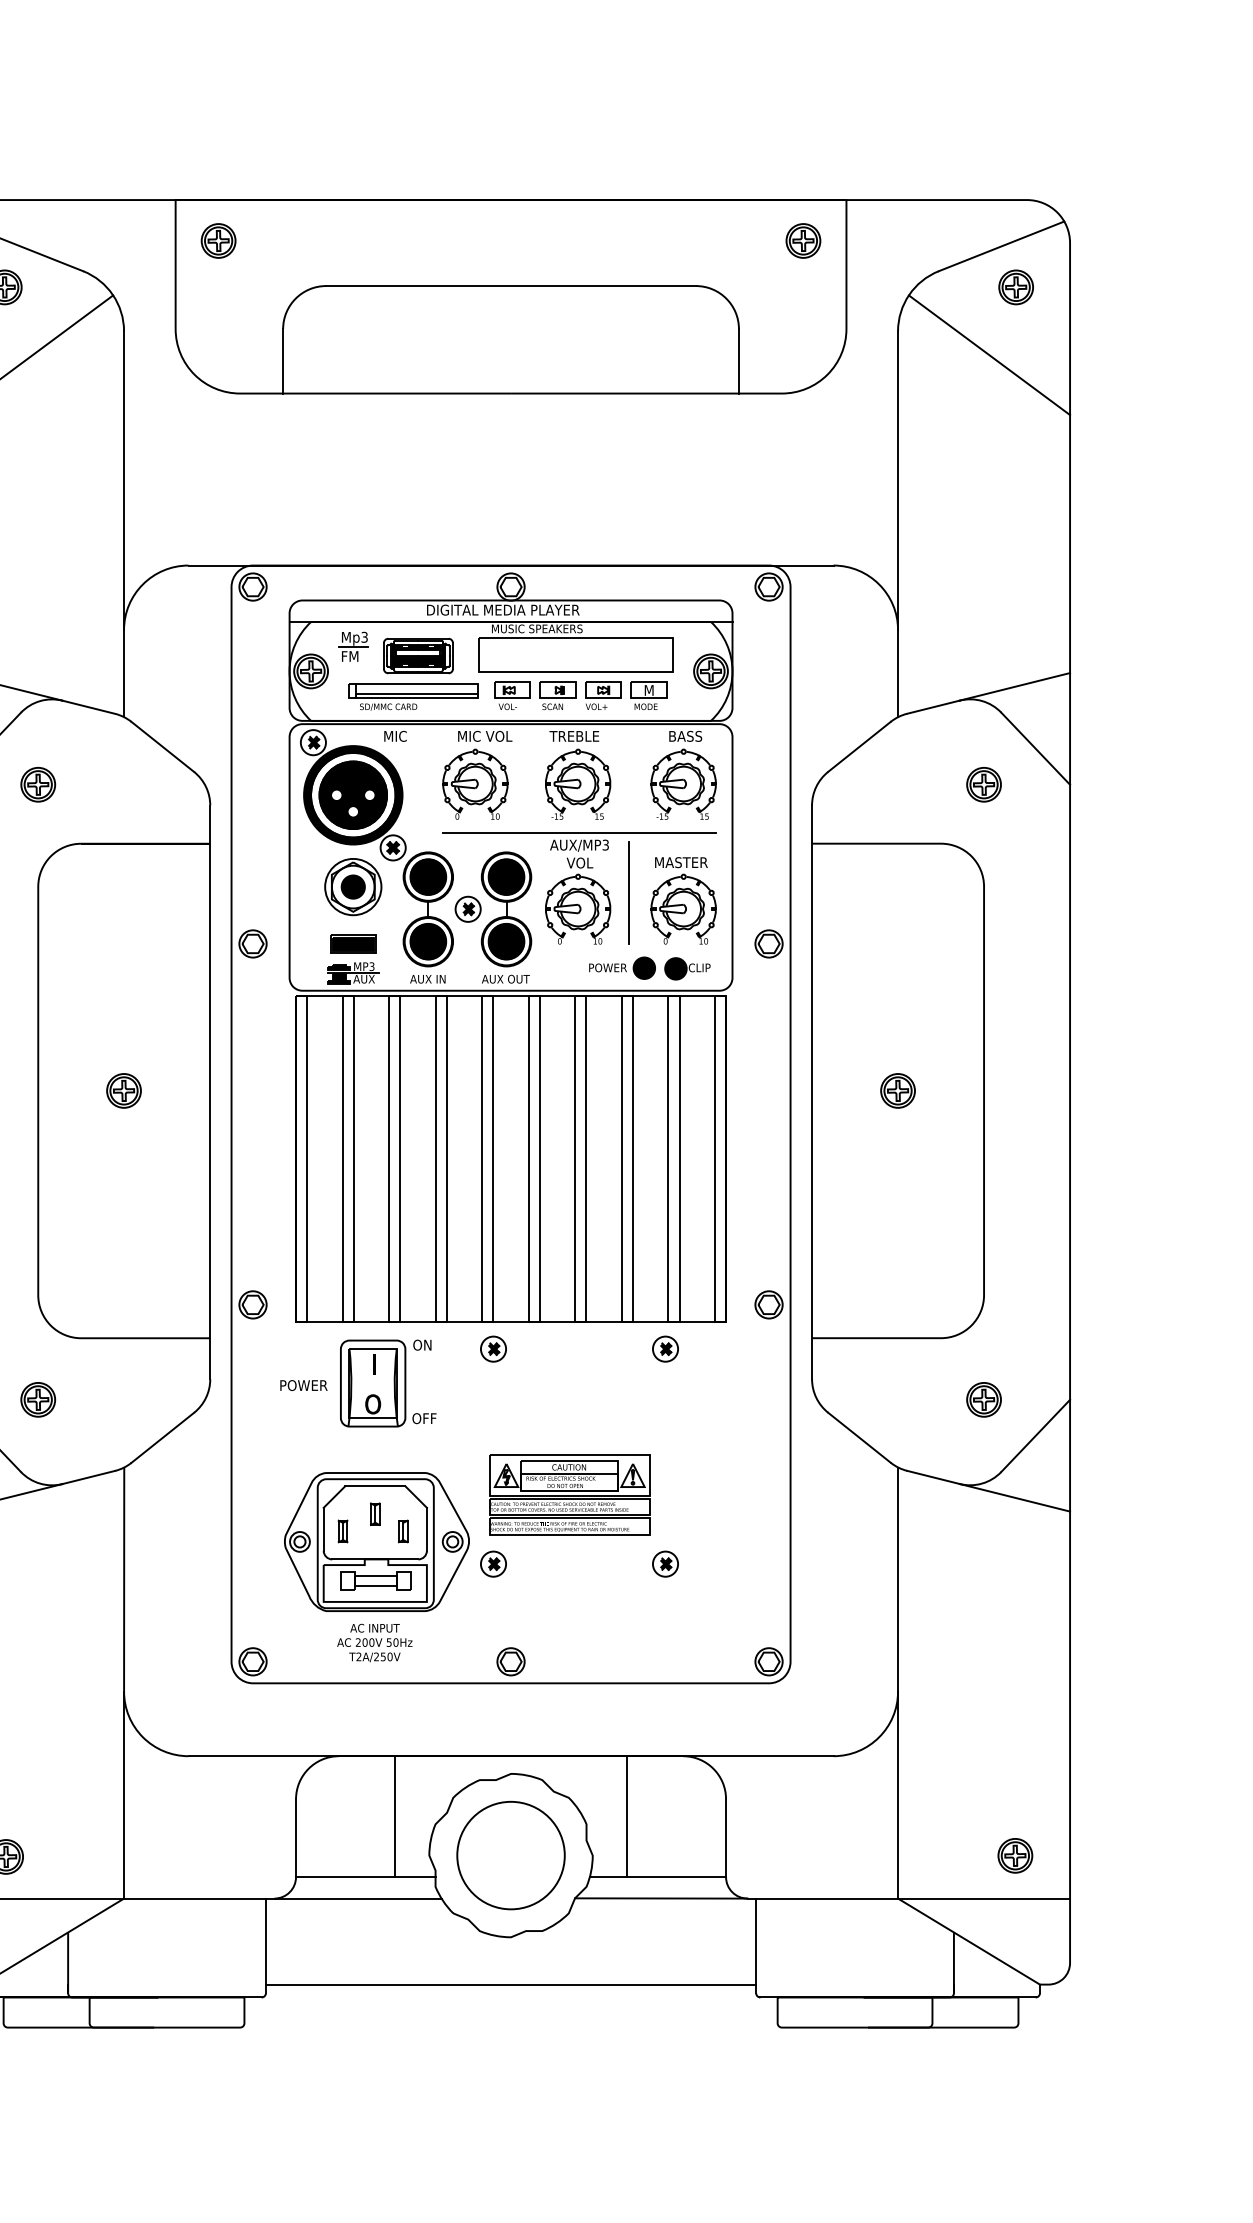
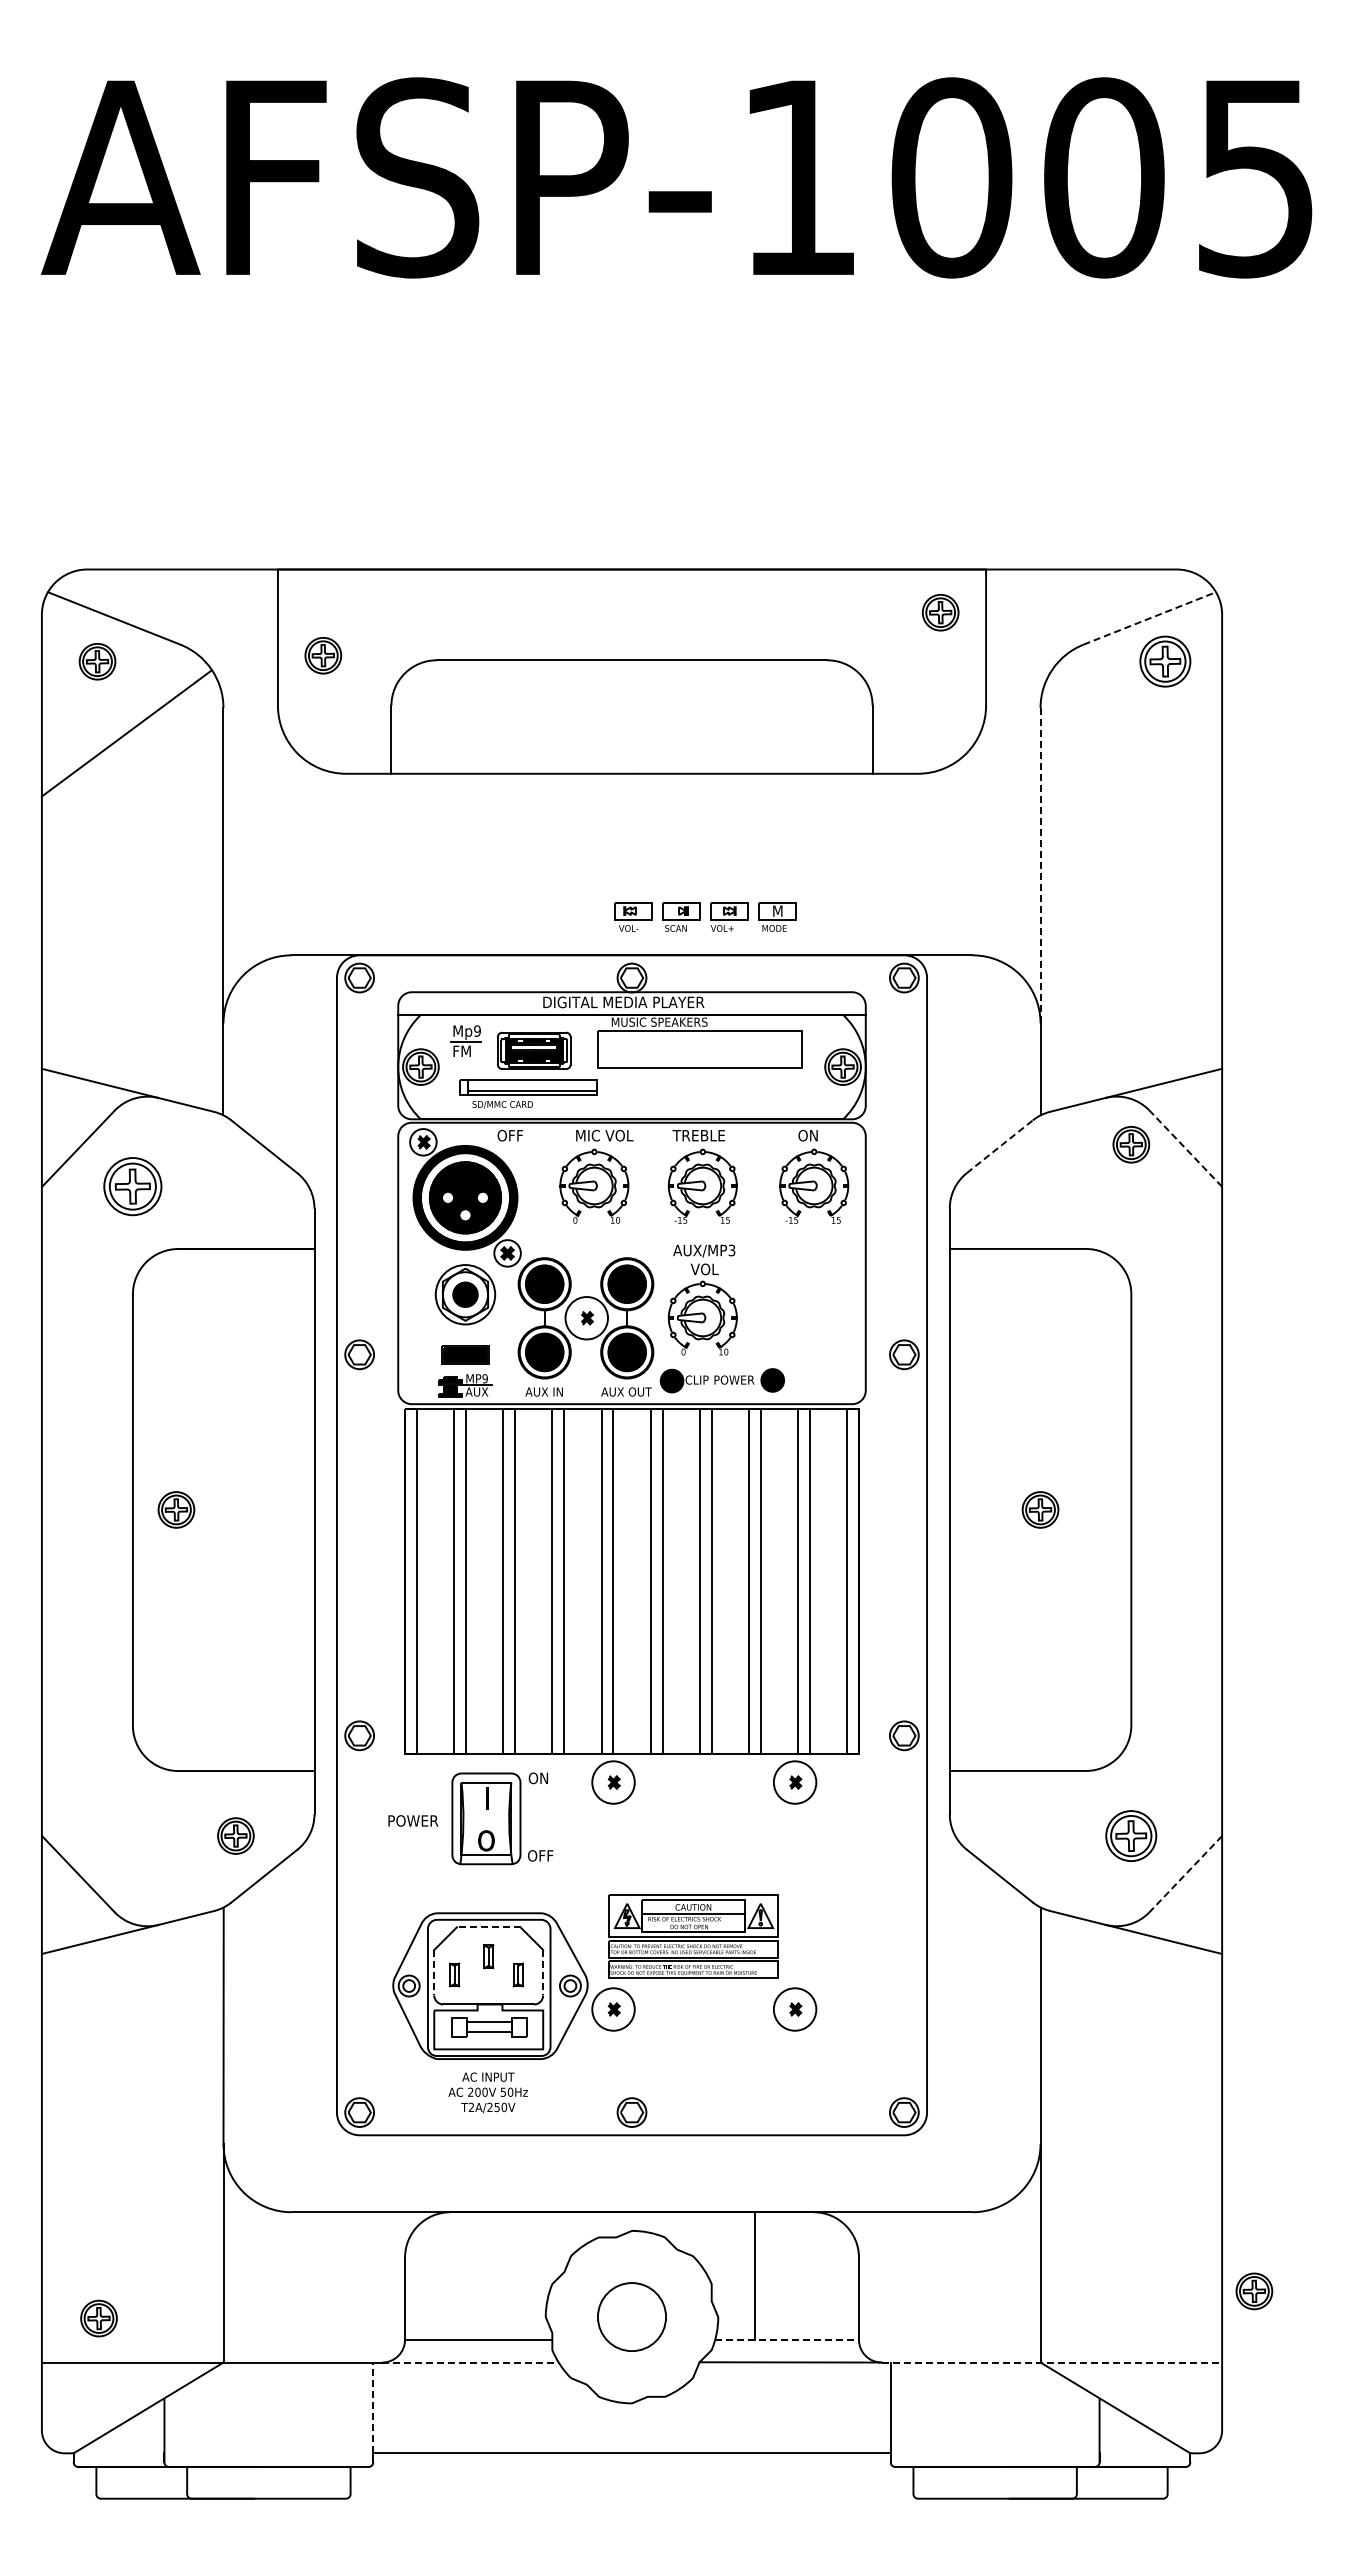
part: (218, 240) -> (323, 655), moved
line: (1002, 246) -> (1150, 618), solid -> dashed
part: (1015, 287) -> (1164, 661), size x1.4
line: (988, 355) -> (1136, 733), removed
line: (898, 480) -> (1040, 865), solid -> dashed
text: (364, 636) -> (477, 1030), Mp3 -> Mp9
part: (580, 695) -> (705, 916), moved
text: (395, 736) -> (510, 1135), MIC -> OFF
text: (684, 736) -> (815, 1135), BASS -> ON
line: (860, 746) -> (1000, 1146), solid -> dashed
line: (1035, 748) -> (1185, 1148), solid -> dashed
part: (37, 784) -> (132, 1186), size x1.6
part: (984, 784) -> (1131, 1144), moved
line: (579, 833) -> (704, 1238), removed
line: (628, 892) -> (756, 1300), removed
part: (683, 901) -> (814, 1309), removed
circle: (467, 908) -> (586, 1317), size x1.6
text: (371, 966) -> (484, 1378), MP3 -> MP9
part: (686, 968) -> (683, 1380), moved
part: (124, 1090) -> (176, 1509), moved
circle: (493, 1349) -> (613, 1782), size x1.6
circle: (664, 1349) -> (794, 1782), size x1.6
part: (37, 1399) -> (235, 1835), moved
part: (984, 1399) -> (1131, 1835), size x1.4
line: (1035, 1436) -> (1185, 1874), solid -> dashed
line: (375, 1486) -> (488, 1927), solid -> dashed
line: (323, 1529) -> (434, 1972), solid -> dashed
line: (427, 1529) -> (543, 1972), solid -> dashed
circle: (493, 1564) -> (613, 2009), size x1.6
circle: (664, 1564) -> (794, 2009), size x1.6
line: (394, 1816) -> (509, 2275), removed
circle: (510, 1854) -> (631, 2316), size x0.6
part: (1015, 1855) -> (1254, 2291), moved
line: (658, 1876) -> (787, 2339), solid -> dashed
line: (358, 1898) -> (471, 2362), solid -> dashed
line: (909, 1898) -> (1052, 2362), solid -> dashed
line: (266, 1941) -> (373, 2407), solid -> dashed

